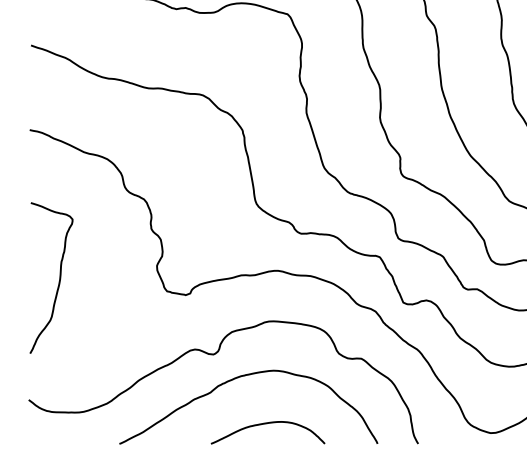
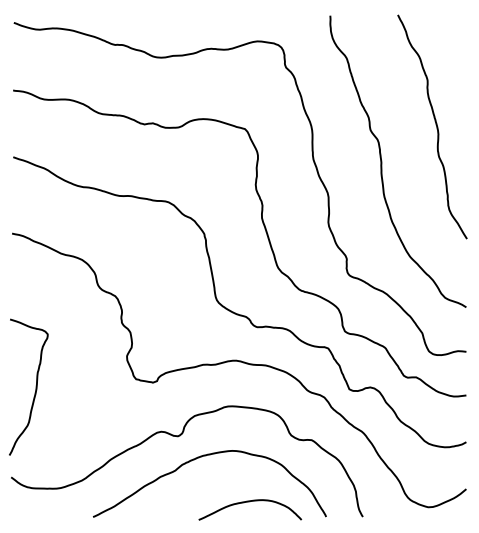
curve: (58, 277) -> (35, 386), moved
curve: (267, 424) -> (249, 502), moved

